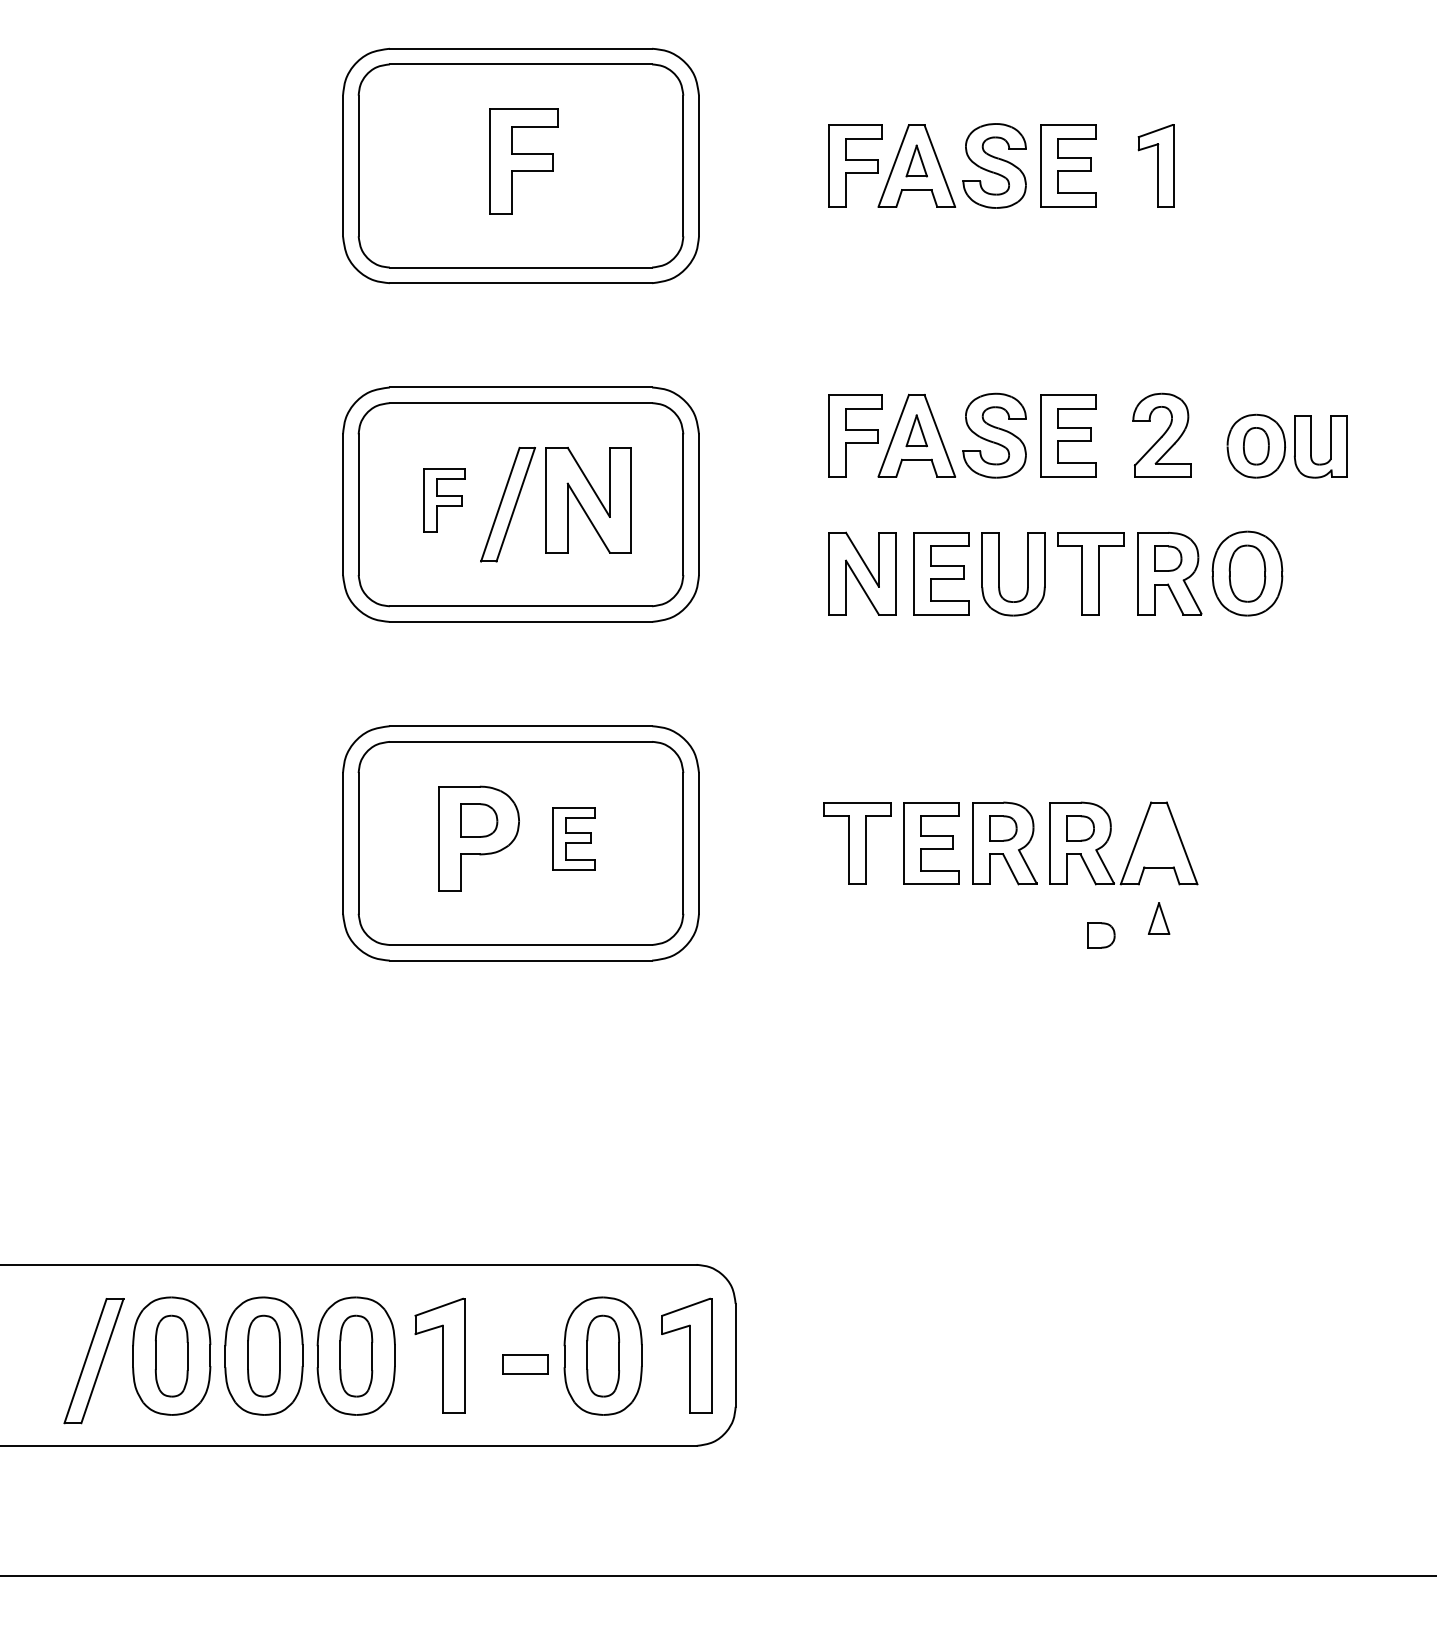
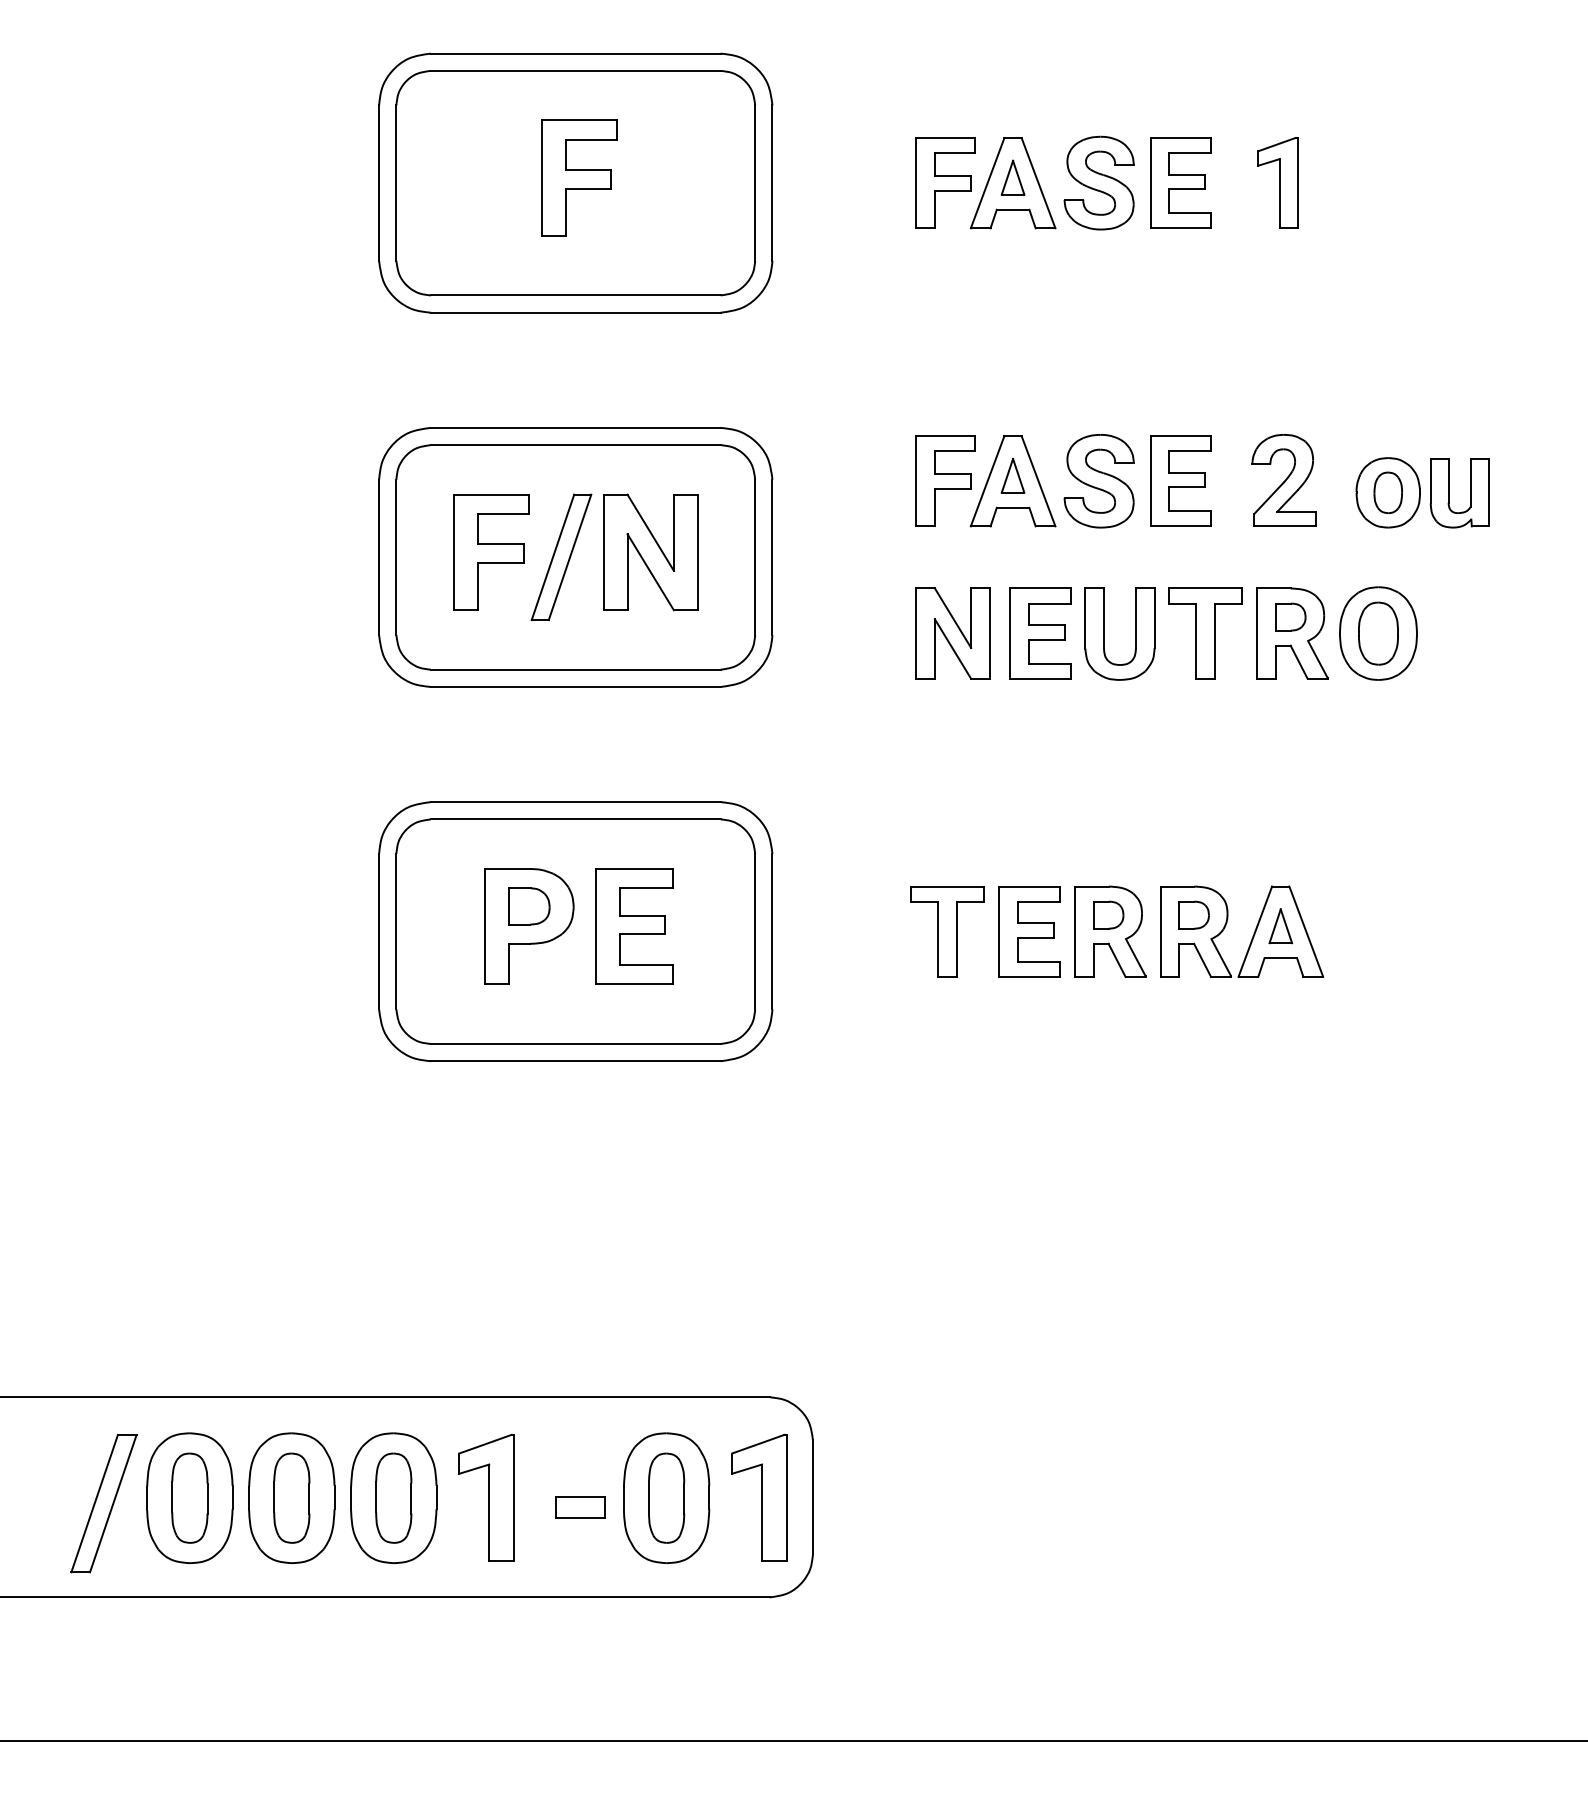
part: (444, 500) -> (491, 552), size x1.67
part: (573, 838) -> (633, 926), size x1.67
part: (1158, 918) -> (1280, 926), moved
part: (1101, 935) -> (1217, 1033), removed

